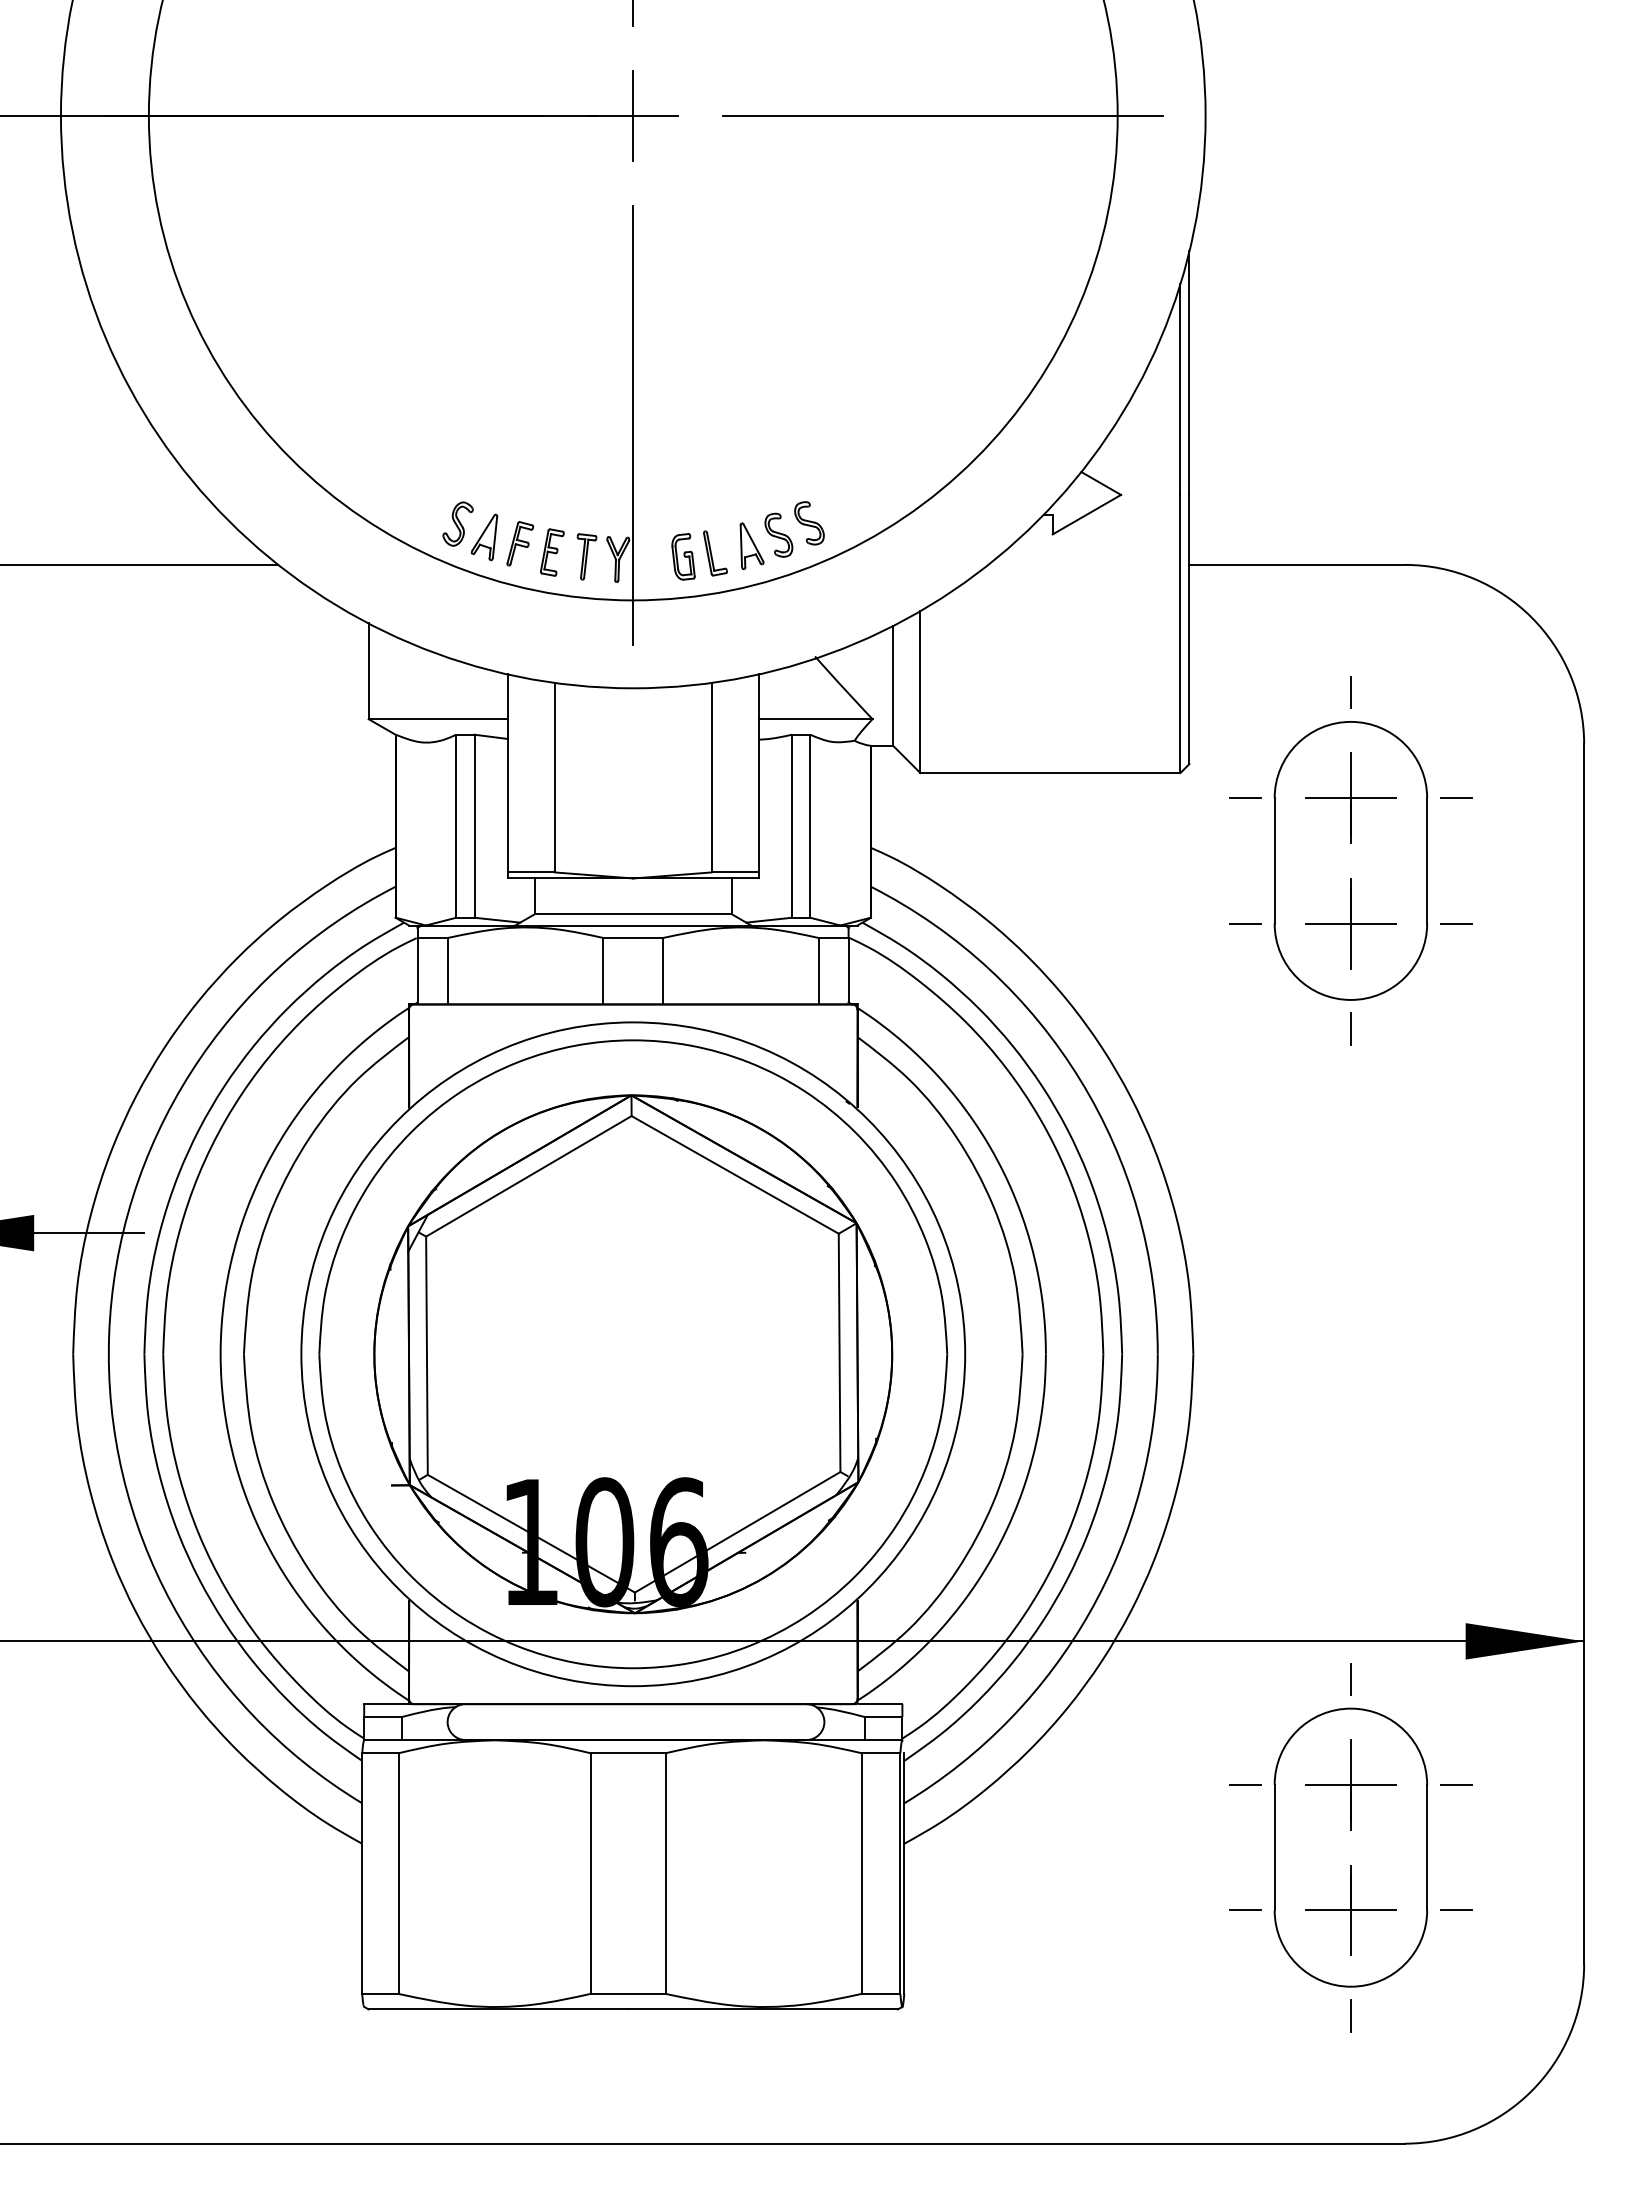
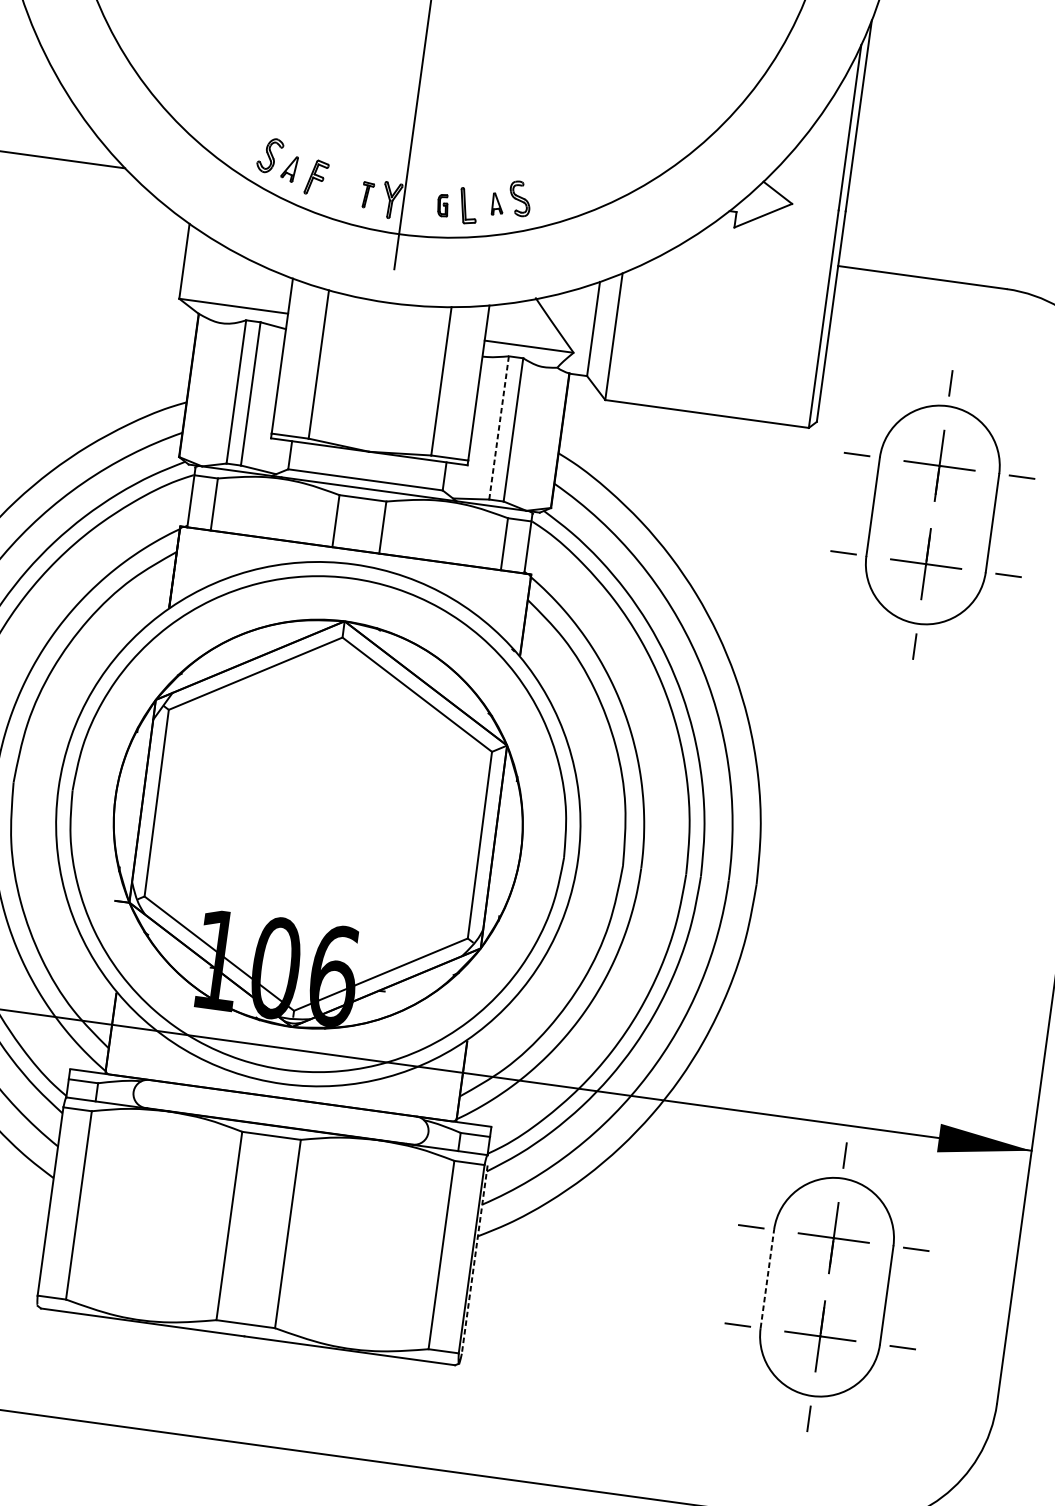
part: (809, 523) -> (545, 192), removed
part: (484, 537) -> (289, 169), size x0.7
part: (751, 546) -> (497, 204), size x0.6
part: (552, 552) -> (341, 188), removed
part: (586, 556) -> (367, 194), size x0.7
part: (683, 556) -> (443, 205), size x0.6
line: (791, 826) -> (498, 428), solid -> dashed
line: (1274, 1847) -> (767, 1278), solid -> dashed
line: (904, 1874) -> (474, 1260), solid -> dashed

